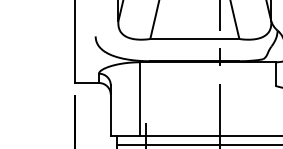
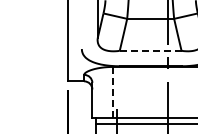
line: (194, 38) -> (150, 50), solid -> dashed
line: (139, 99) -> (112, 92), solid -> dashed

